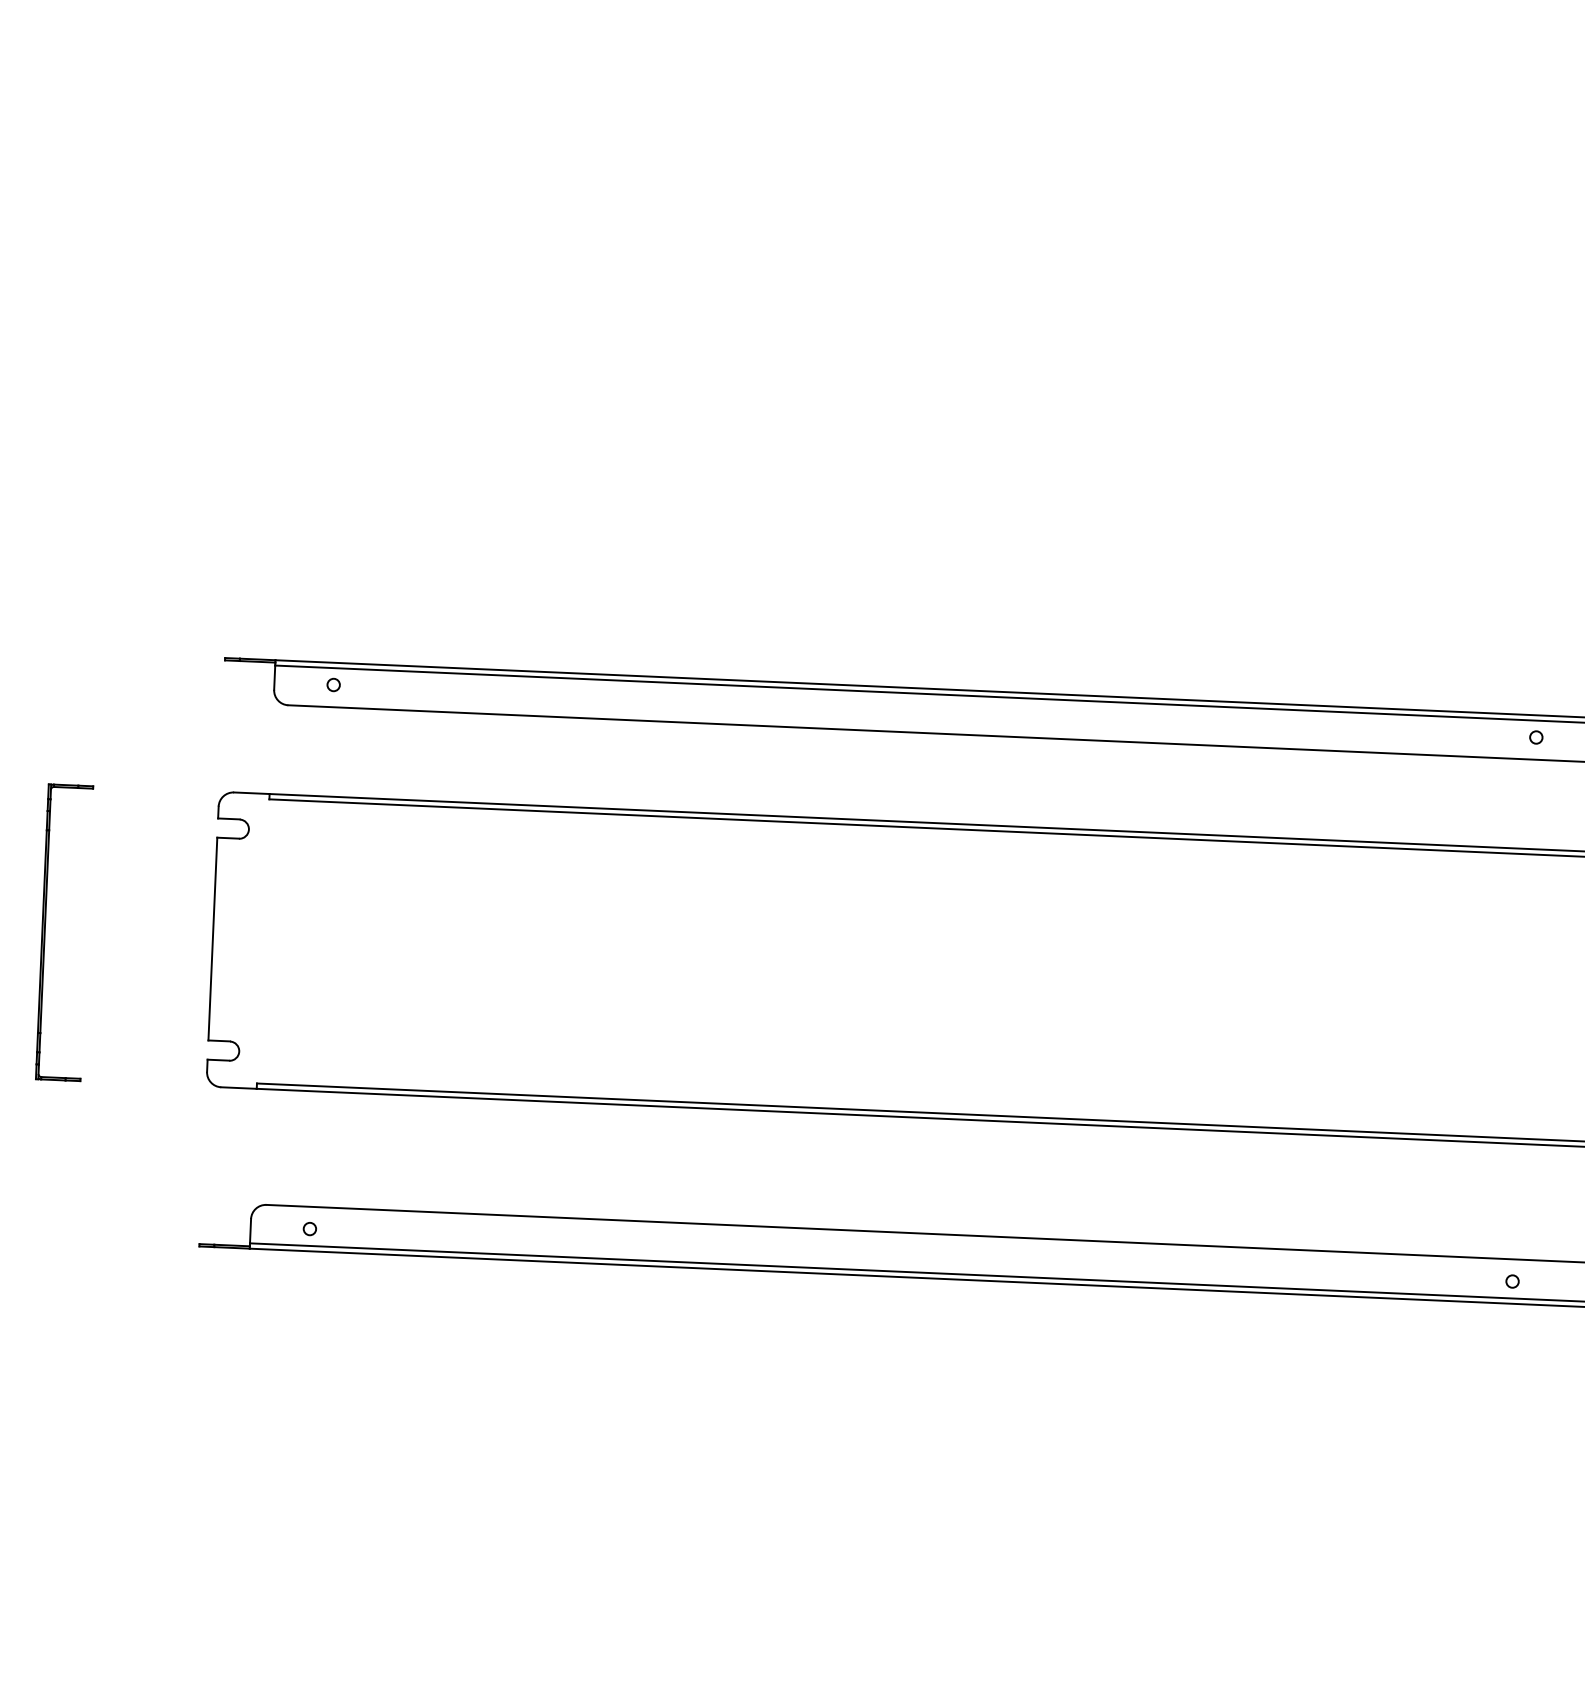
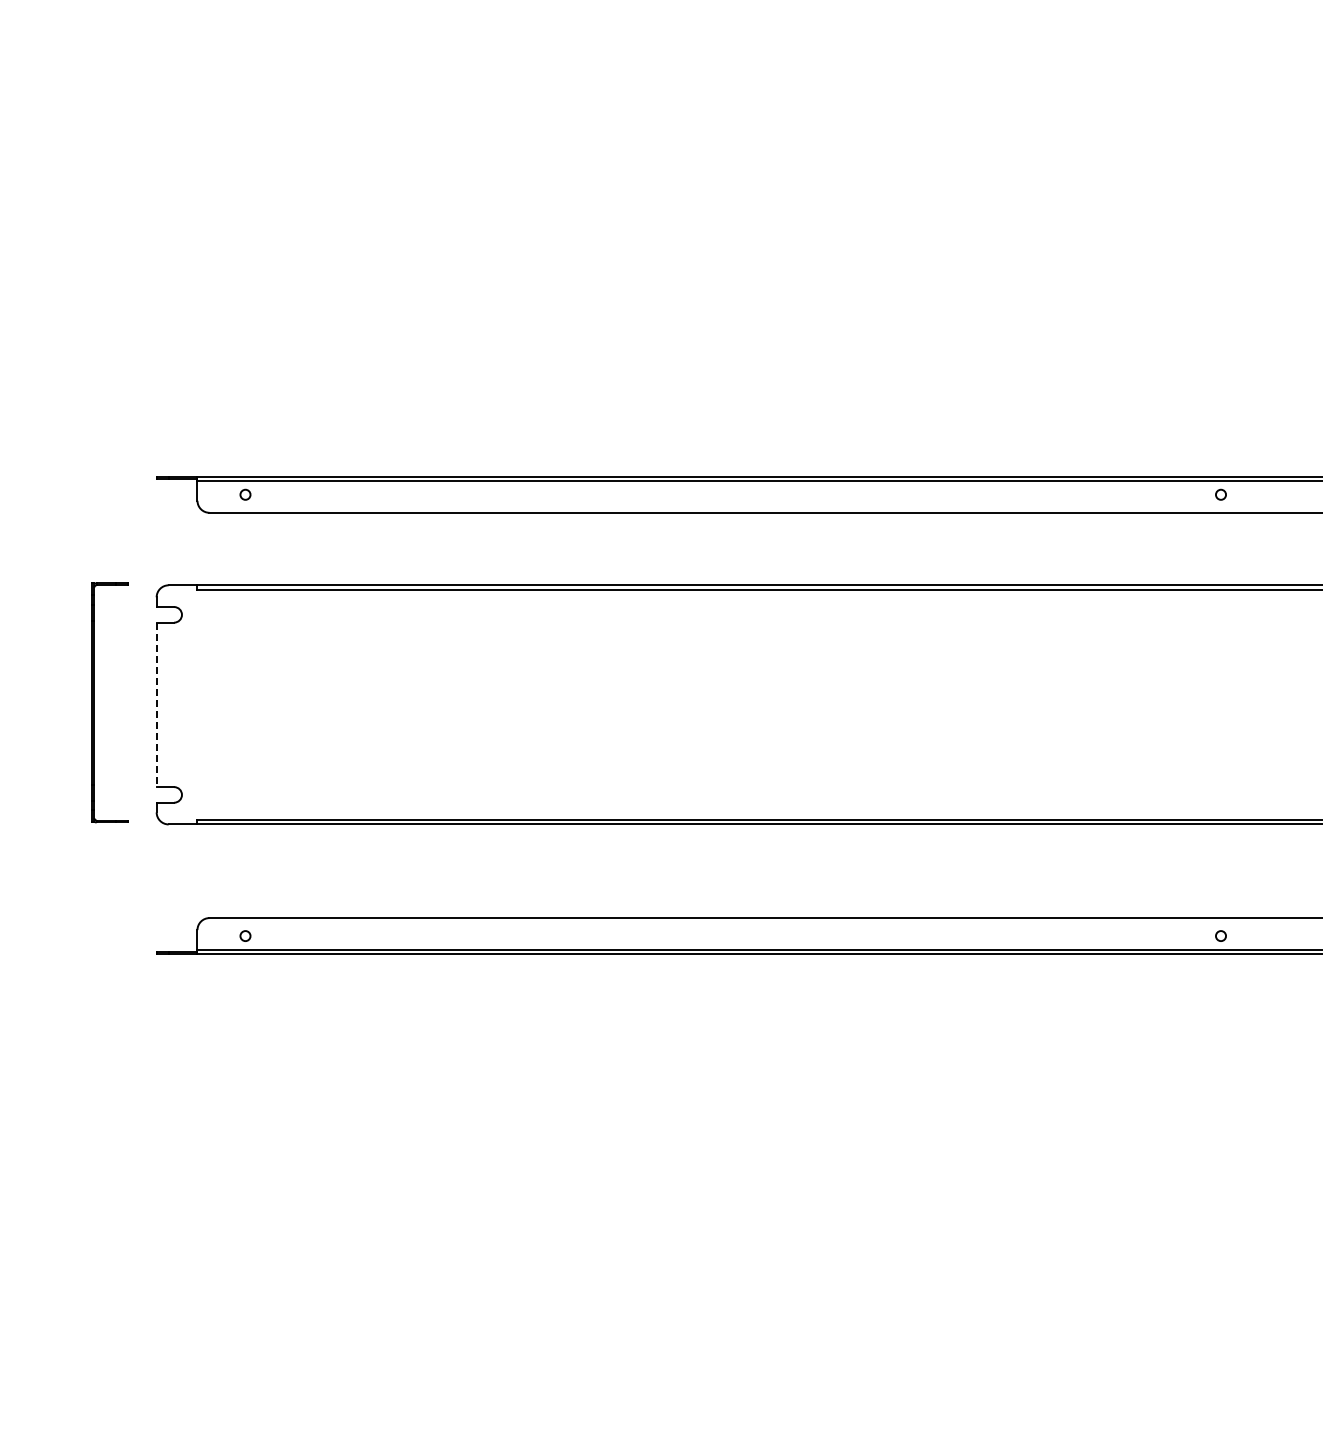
part: (45, 931) -> (94, 702), moved
line: (212, 939) -> (156, 705), solid -> dashed

